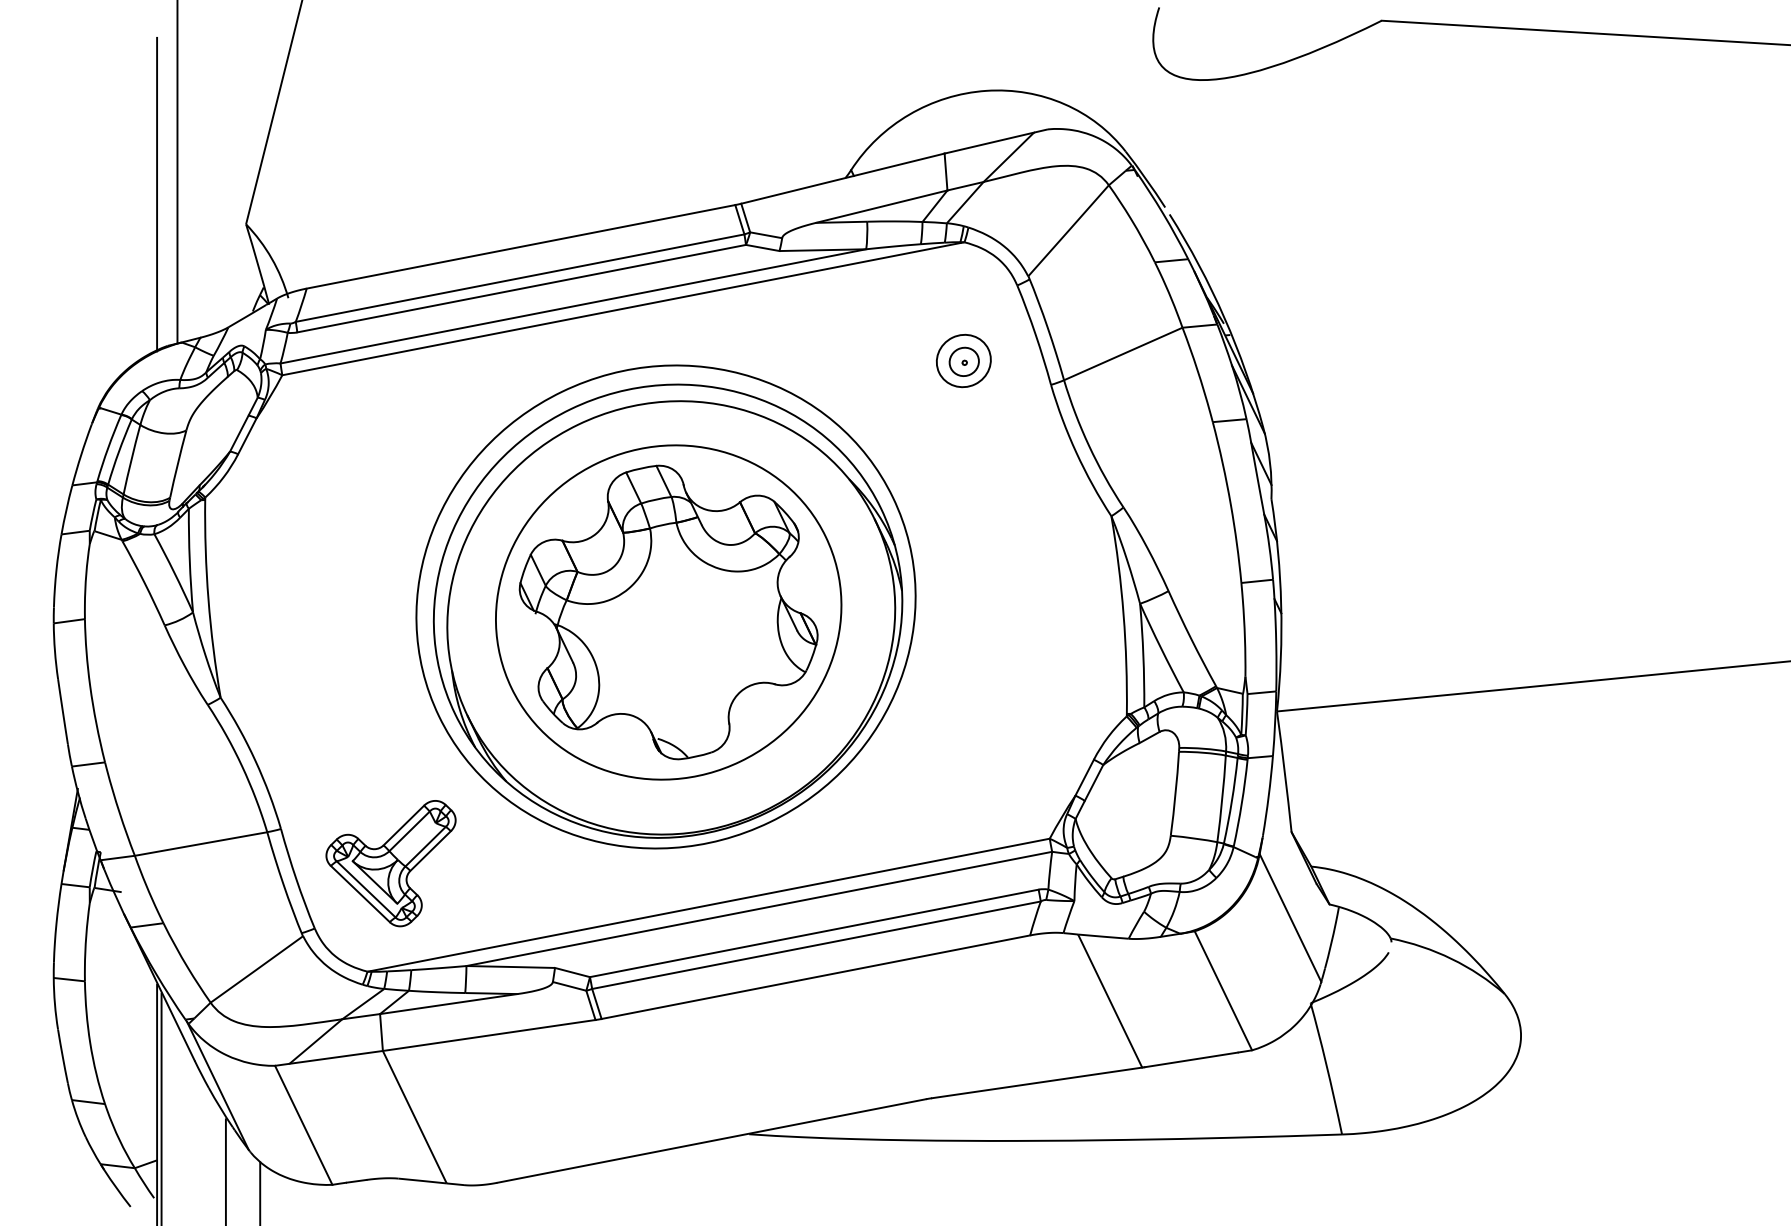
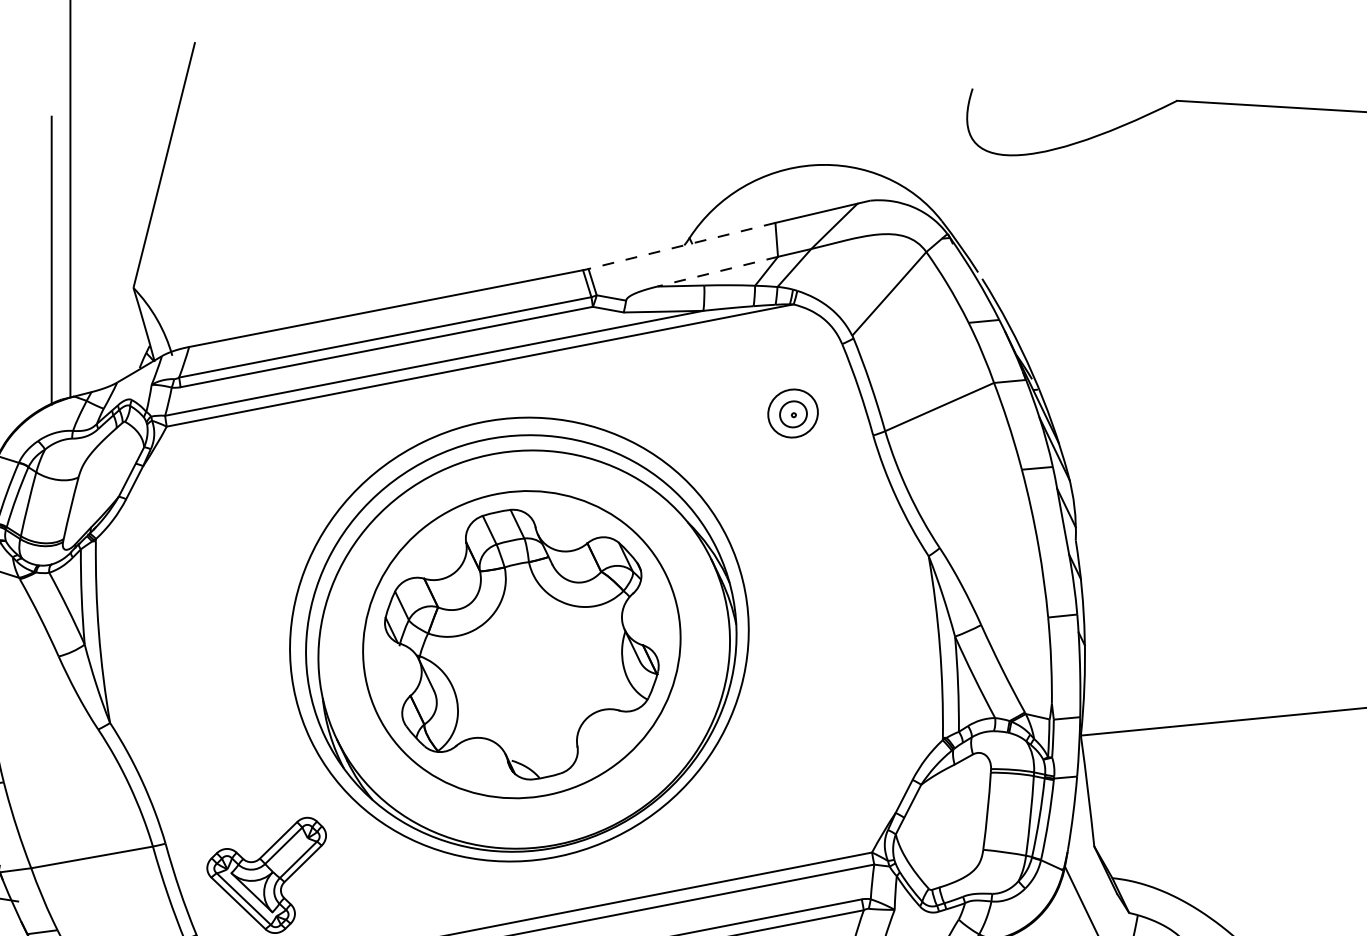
line: (842, 178) -> (681, 245), solid -> dashed
line: (881, 206) -> (717, 271), solid -> dashed

